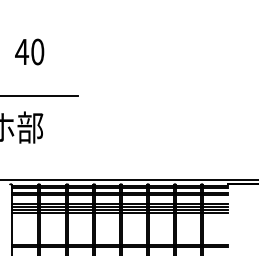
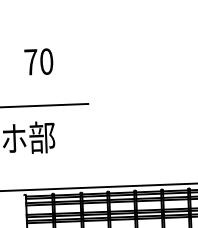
text: (22, 51) -> (31, 61), 40 -> 70

